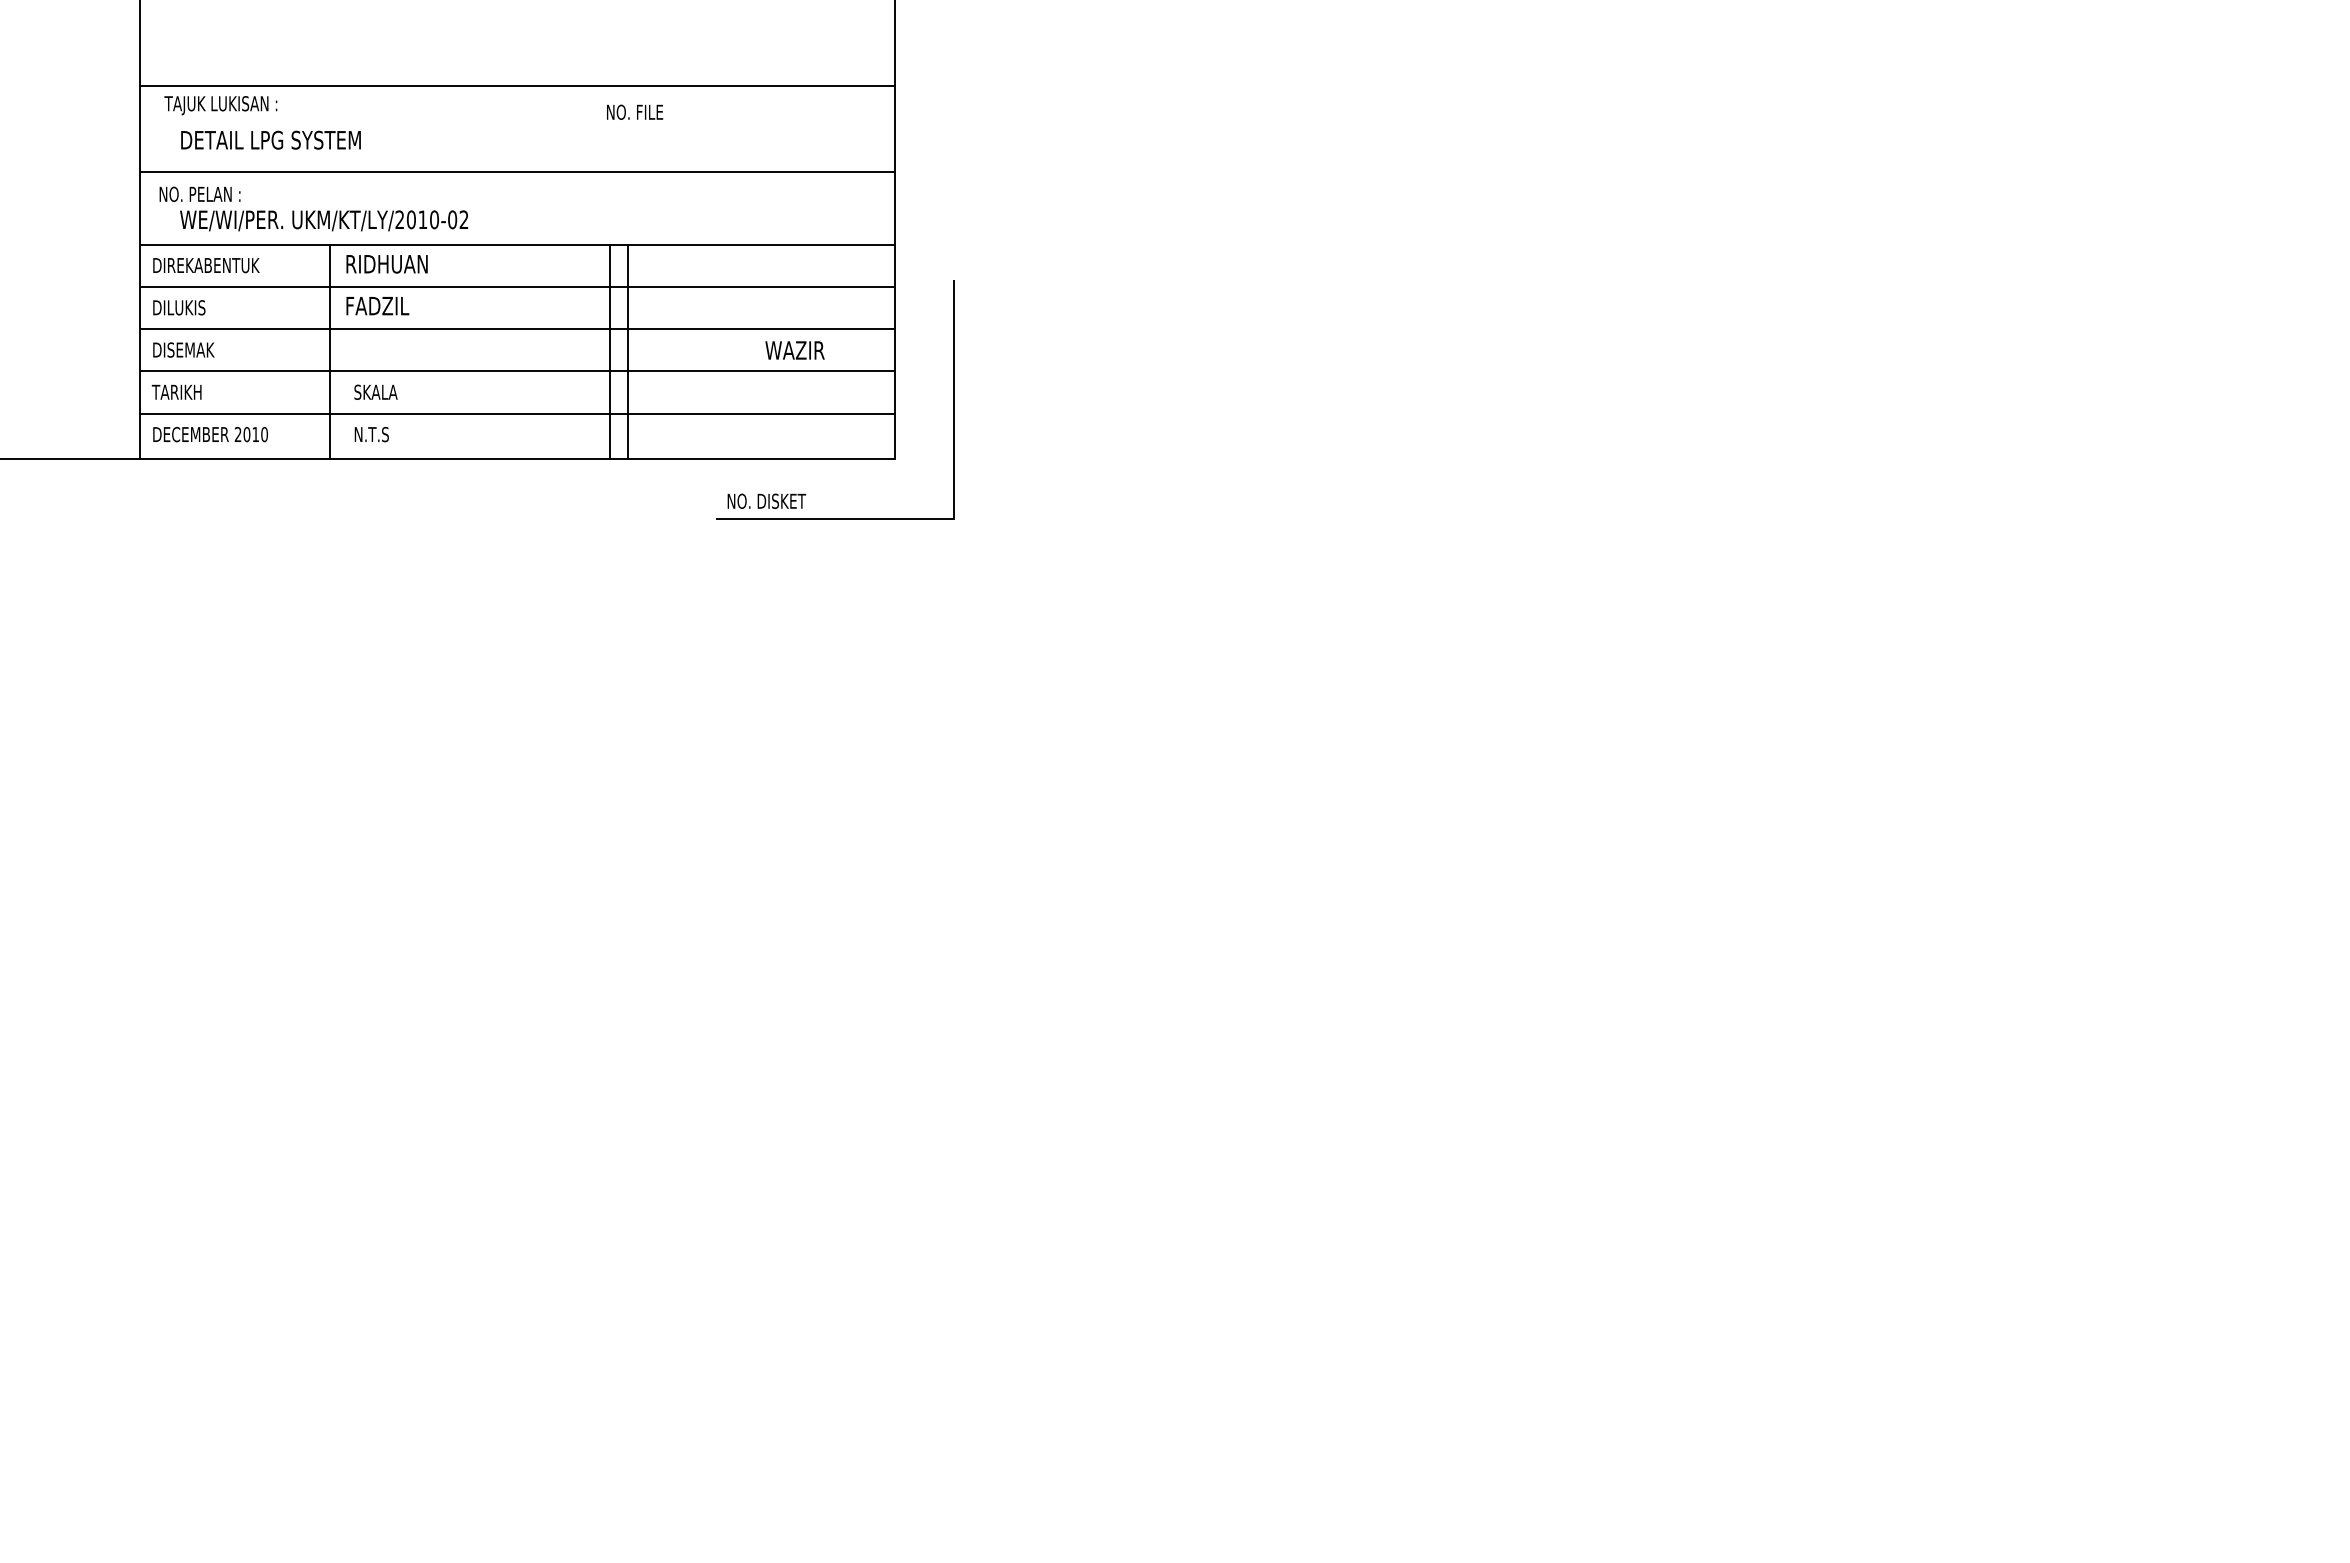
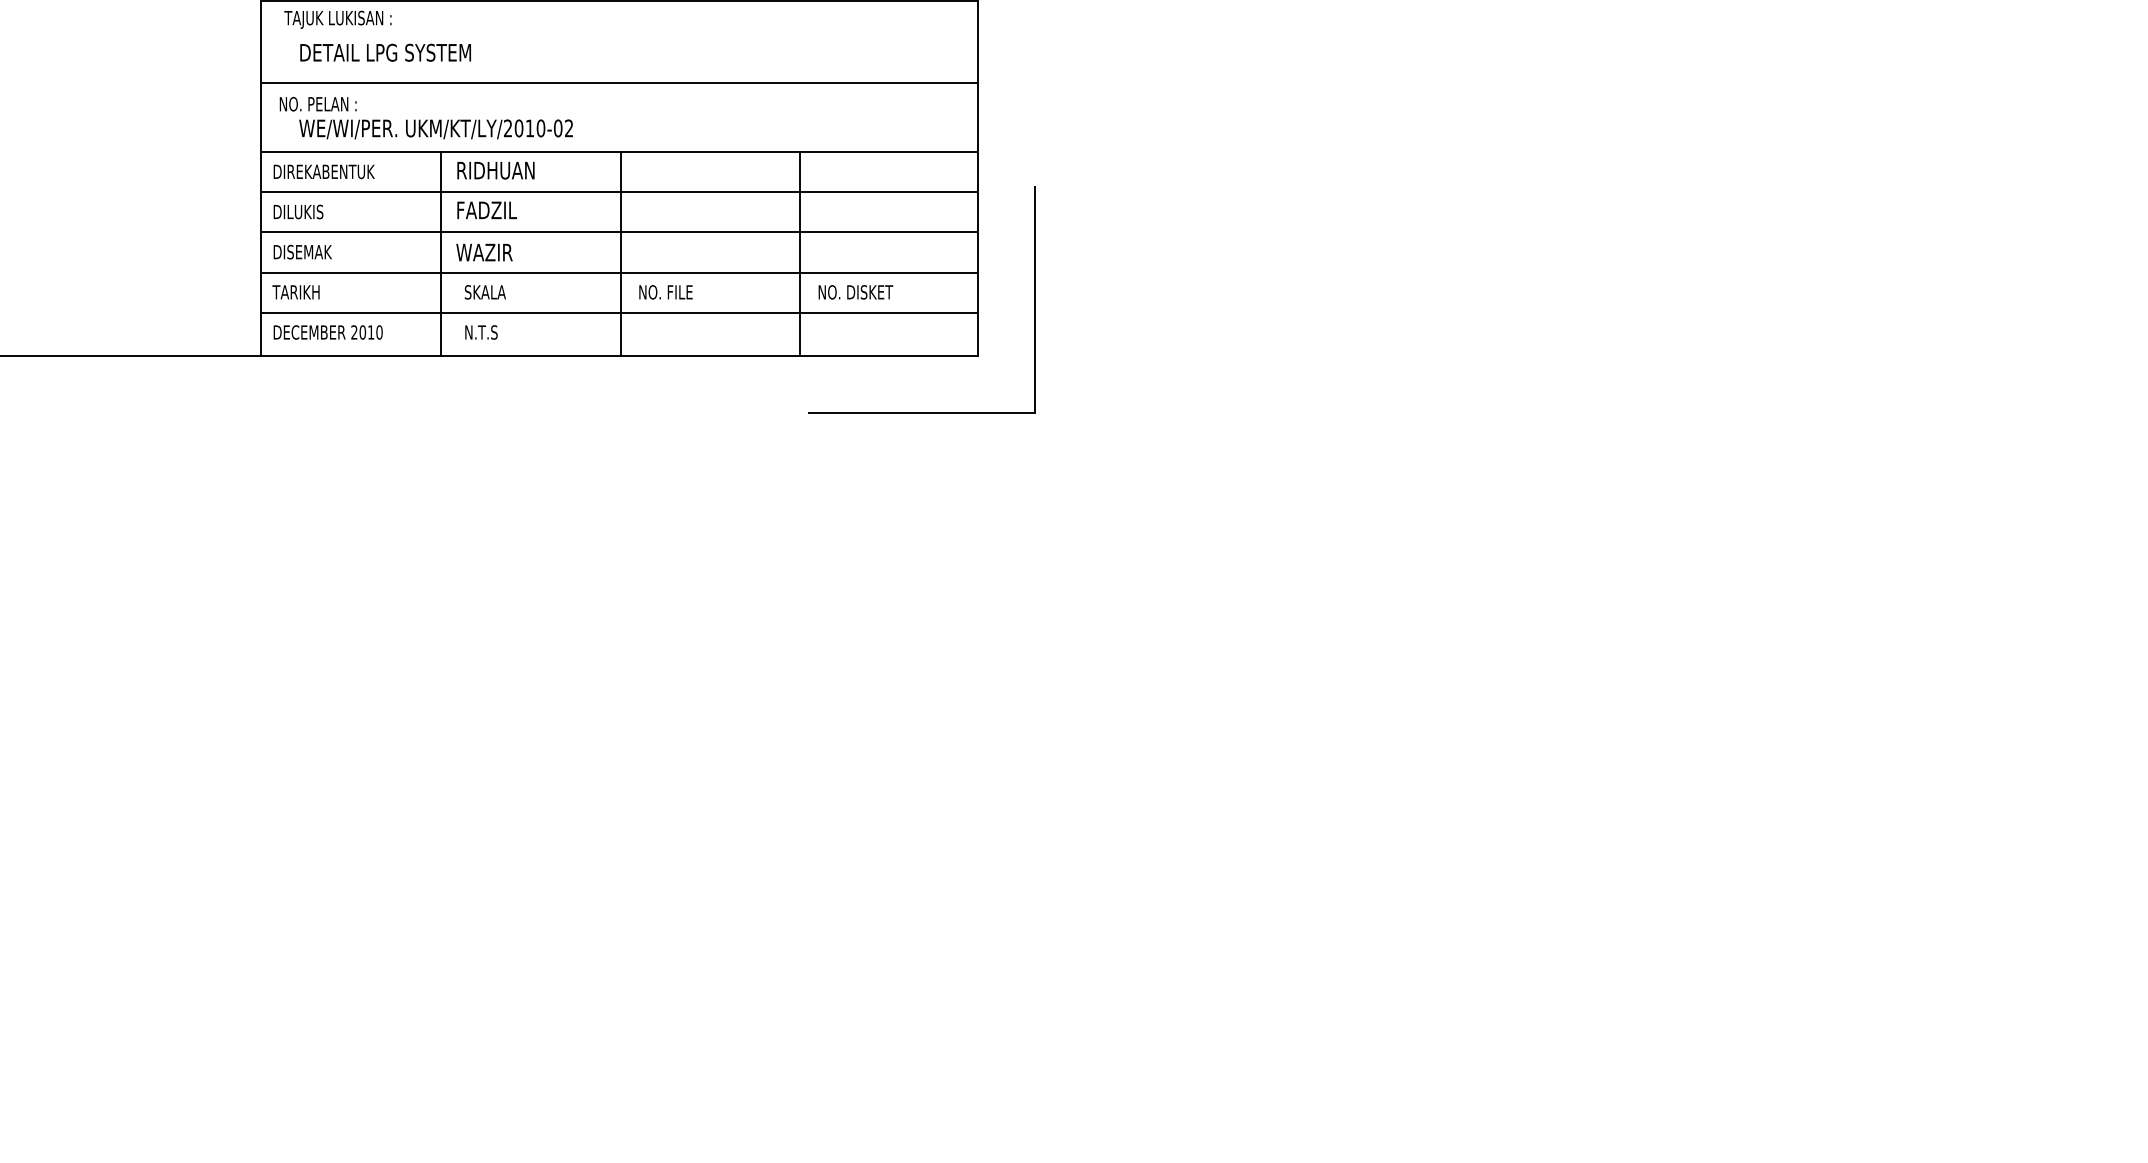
text: (635, 111) -> (666, 291), moved
text: (794, 350) -> (483, 252), moved
line: (610, 351) -> (620, 253), moved
line: (628, 351) -> (800, 253), moved
text: (766, 500) -> (855, 291), moved

